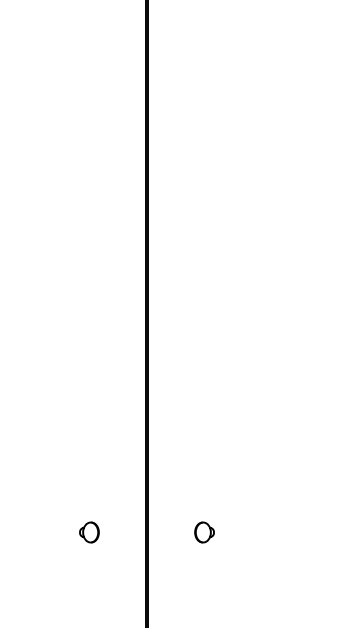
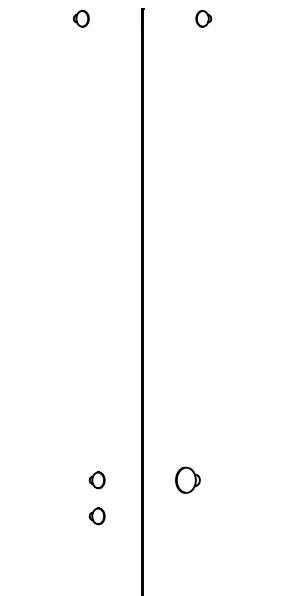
part: (204, 532) -> (187, 480), size x1.6
part: (88, 578) -> (96, 516), added

